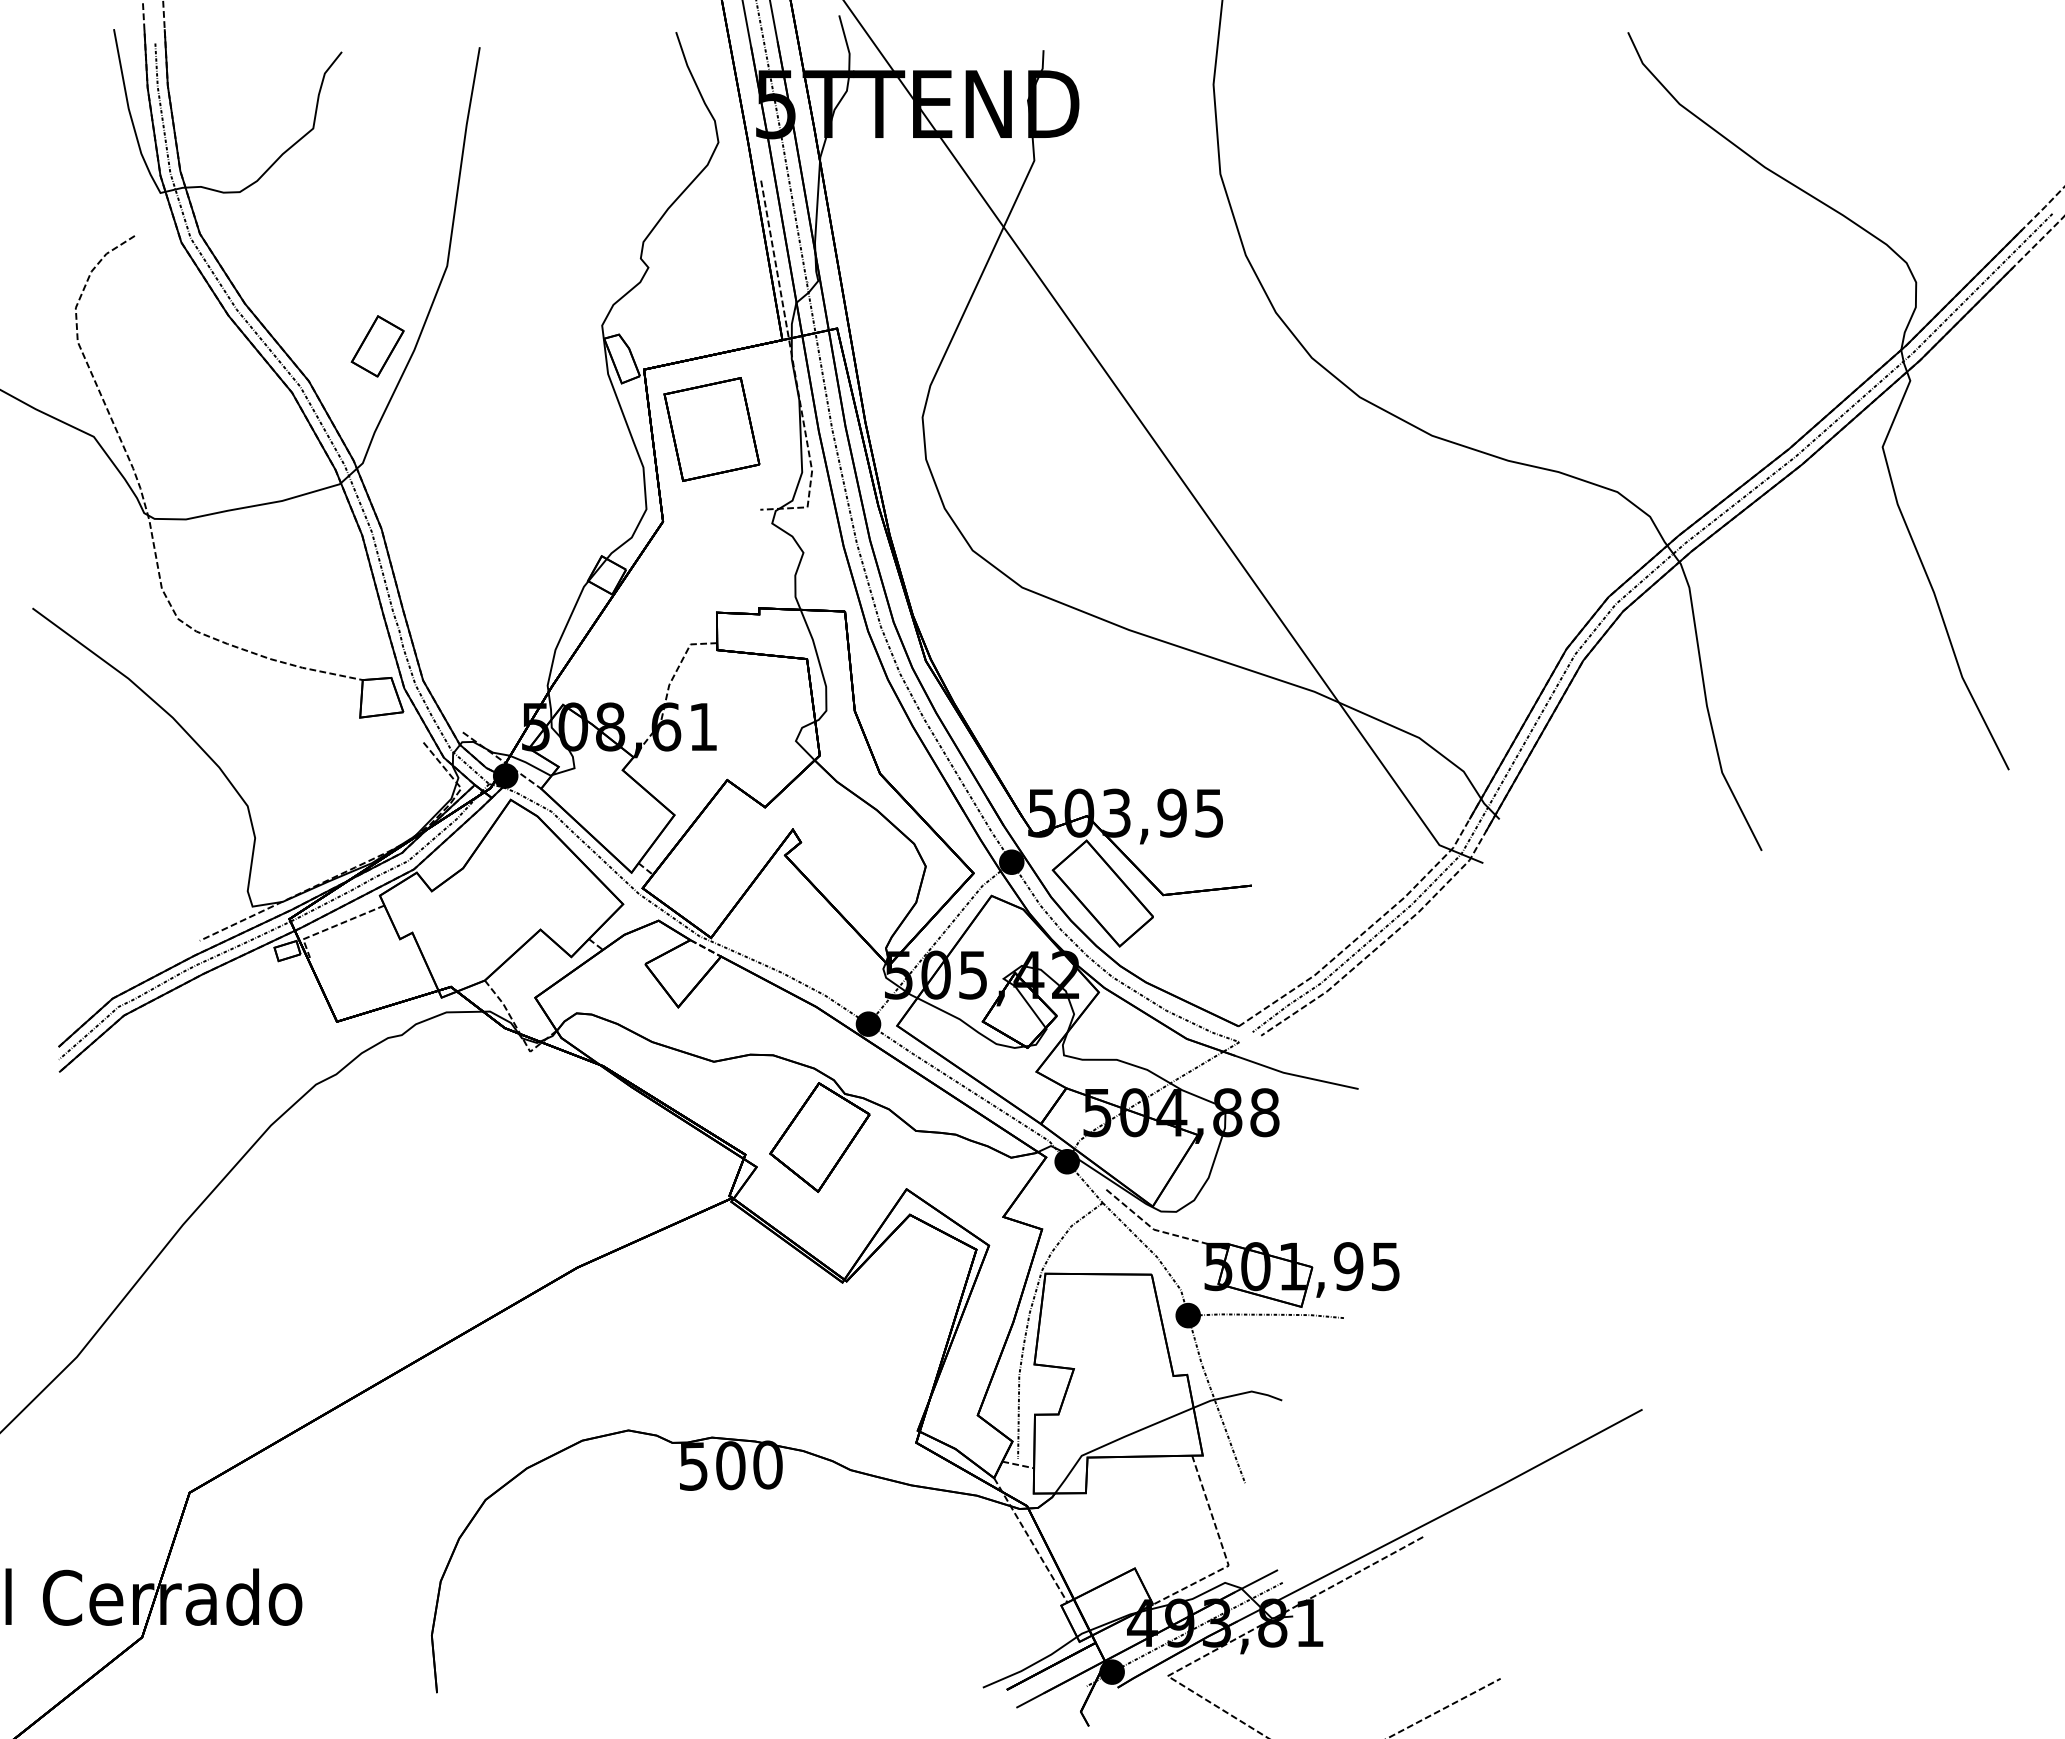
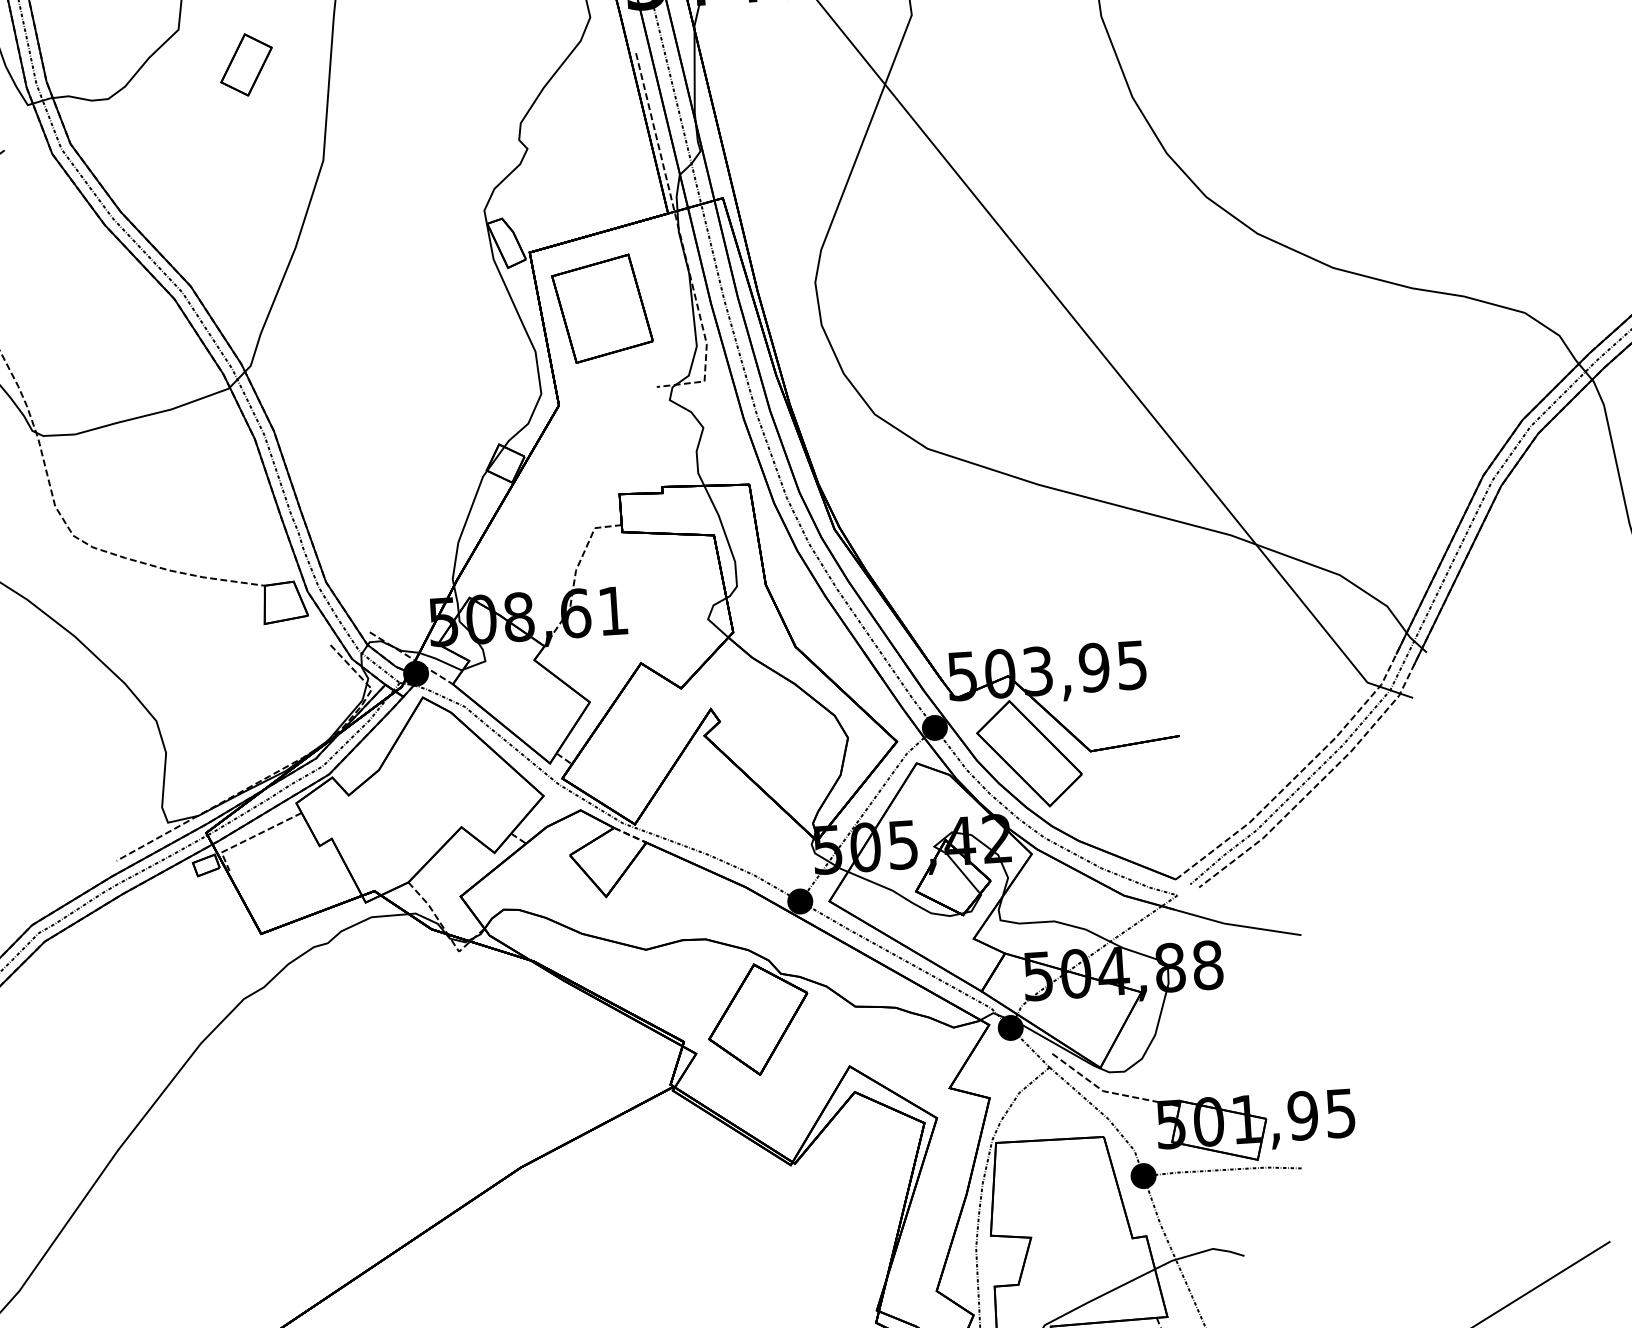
part: (377, 346) -> (246, 65), moved

